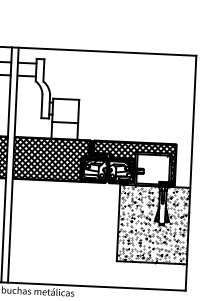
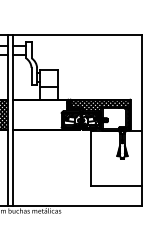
hatch: (60, 159) -> (46, 114), removed
hatch: (153, 224) -> (116, 158), removed

